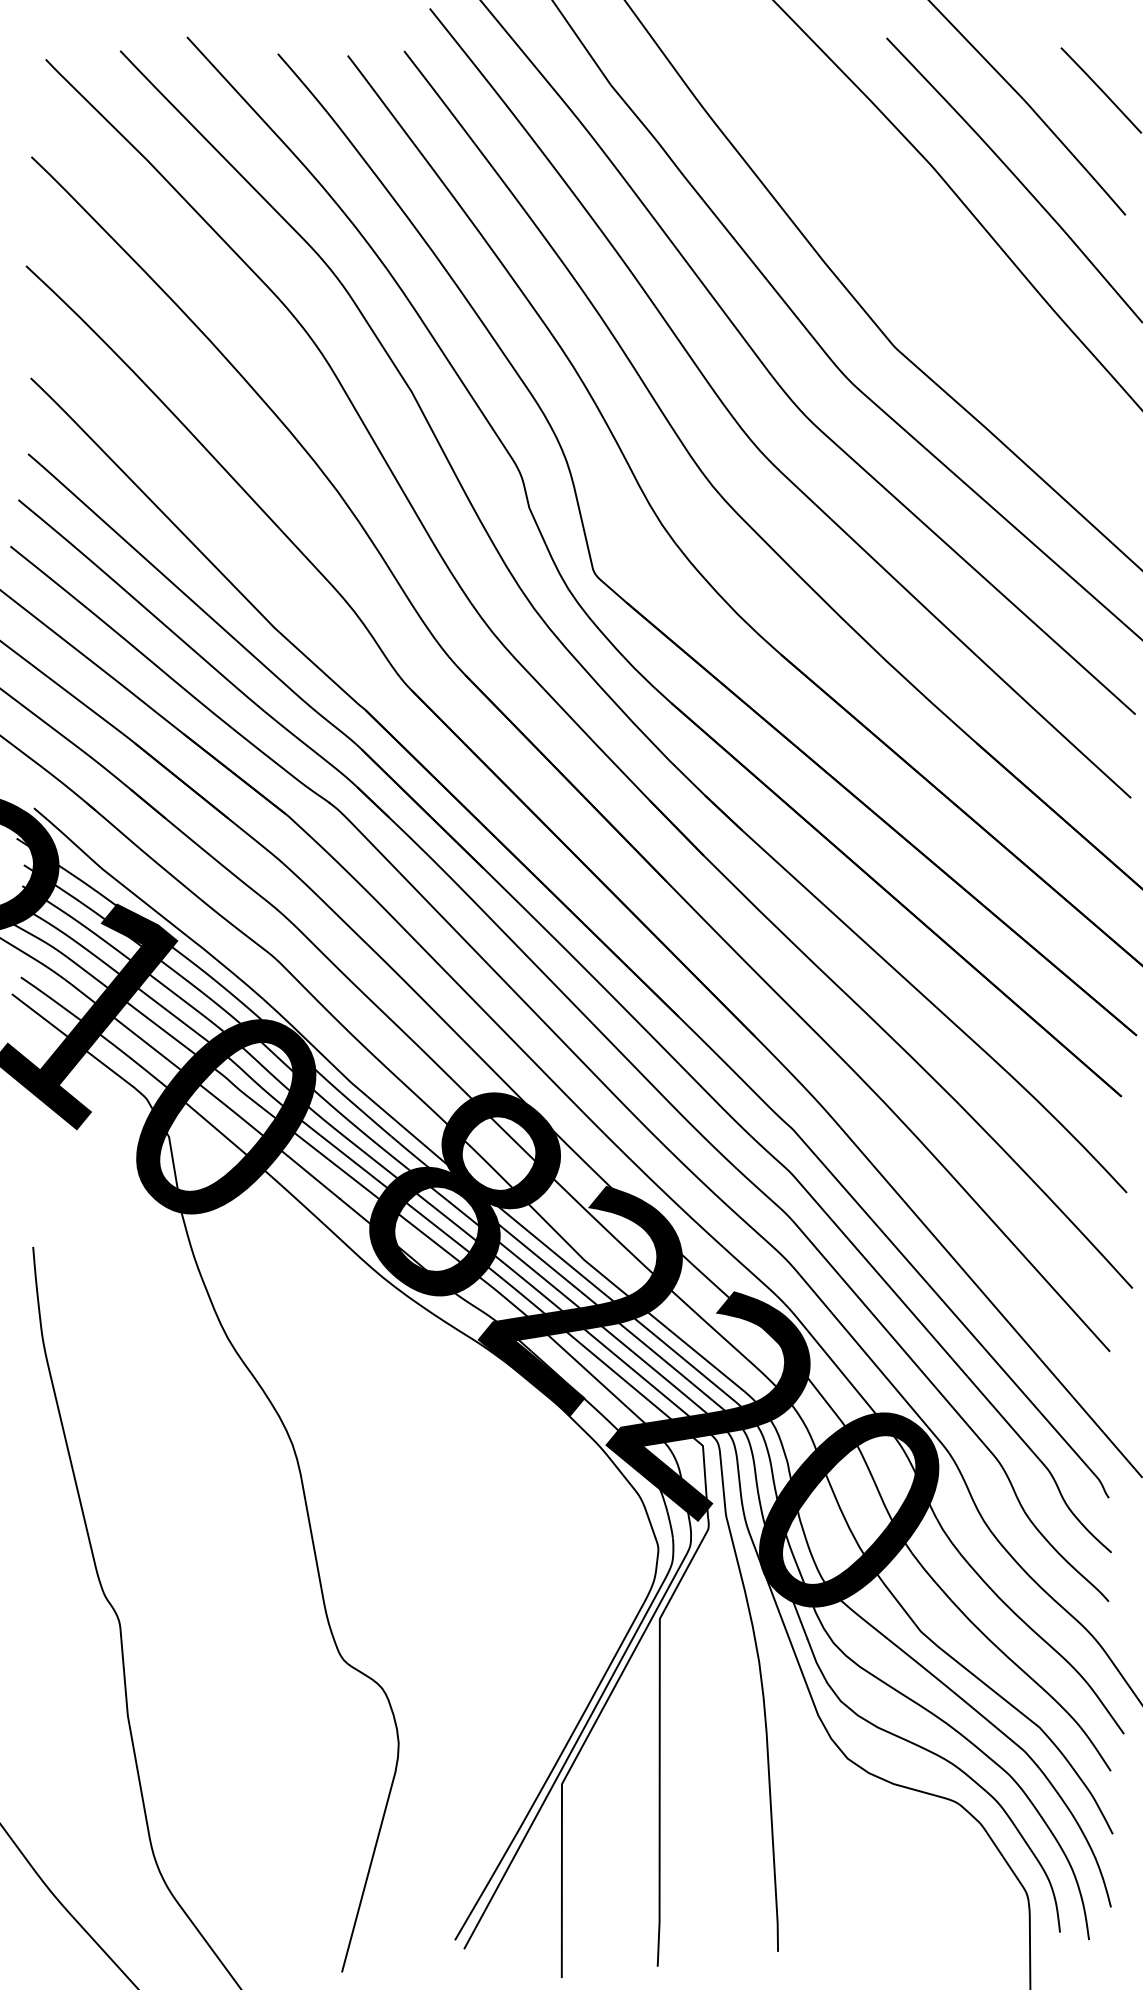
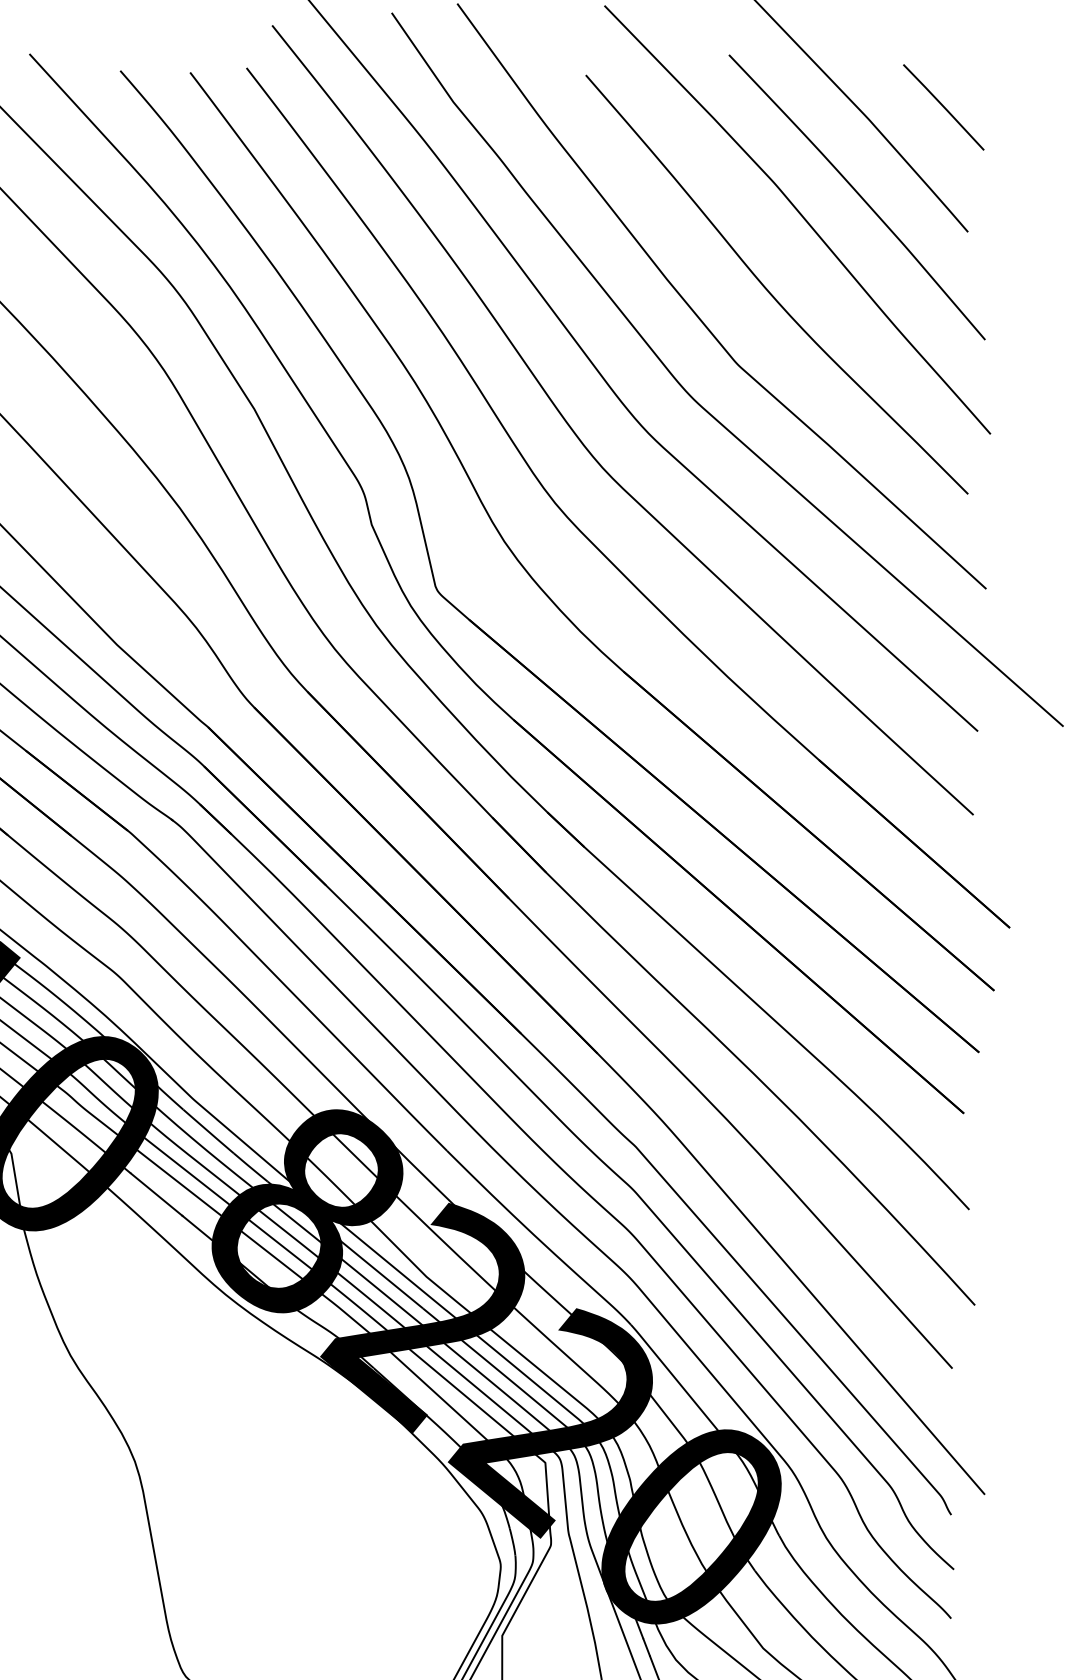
curve: (927, 274) -> (769, 291), added

